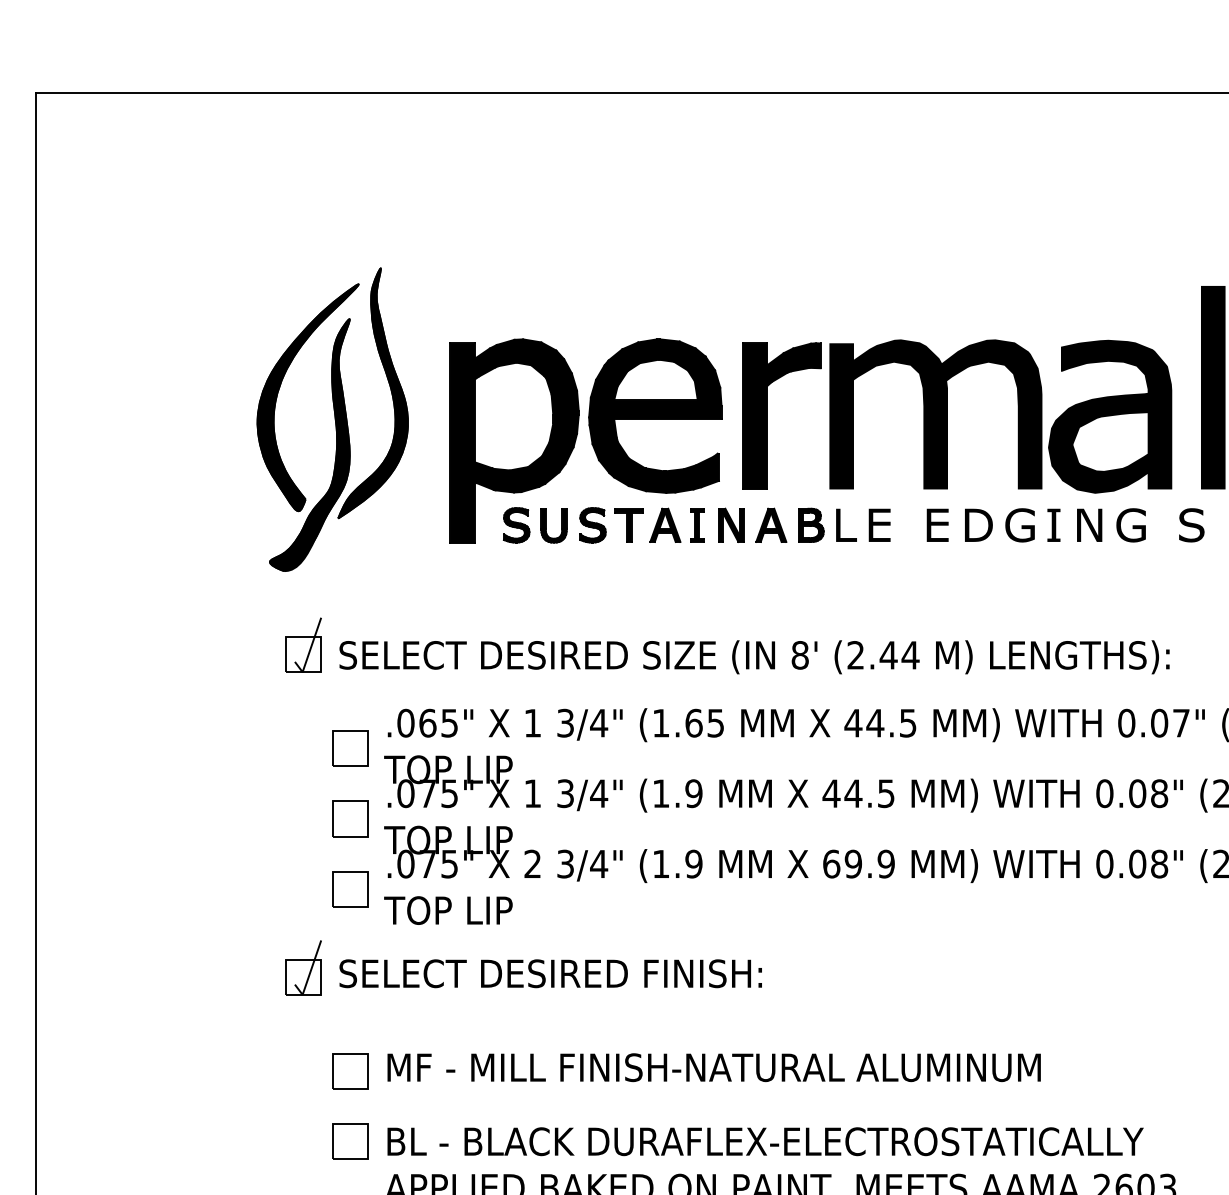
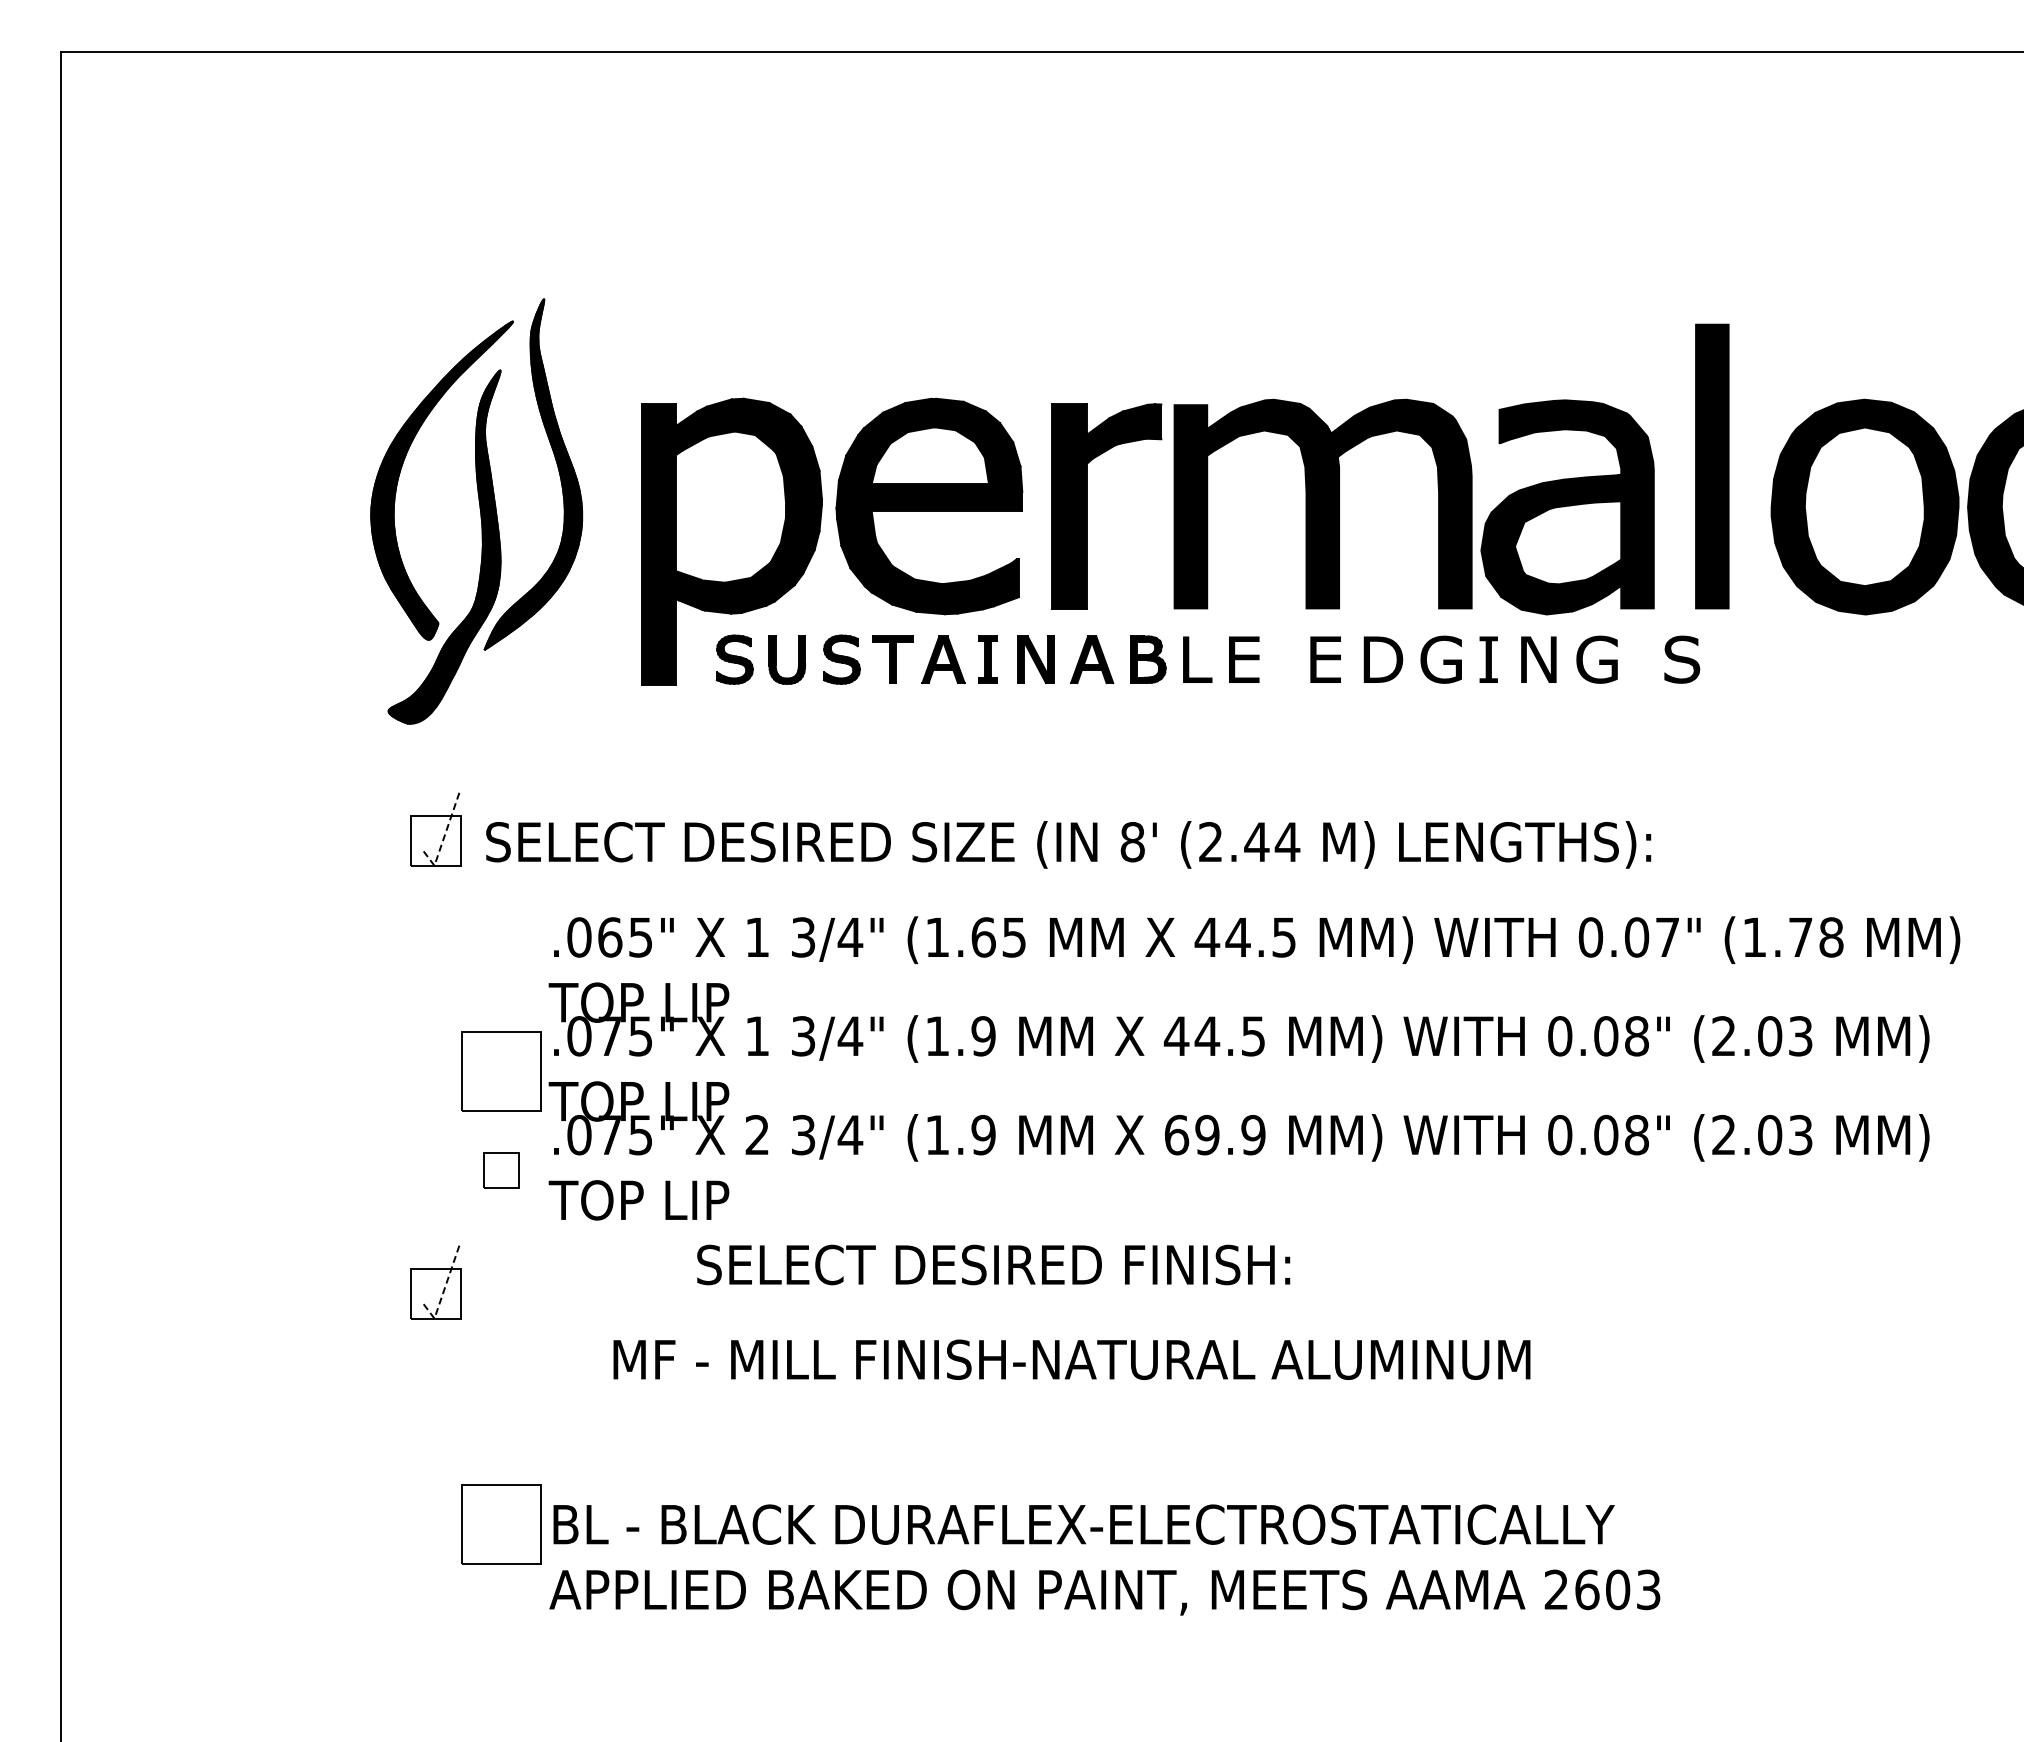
line: (309, 651) -> (444, 836), solid -> dashed
part: (350, 748) -> (501, 972), removed
part: (350, 818) -> (501, 1071), size x1.6
part: (350, 889) -> (501, 1170), size x0.7
text: (550, 973) -> (993, 1264), moved
line: (309, 974) -> (444, 1289), solid -> dashed
text: (713, 1067) -> (1071, 1359), moved
part: (350, 1071) -> (501, 1425), removed
part: (350, 1141) -> (501, 1524), size x1.6

